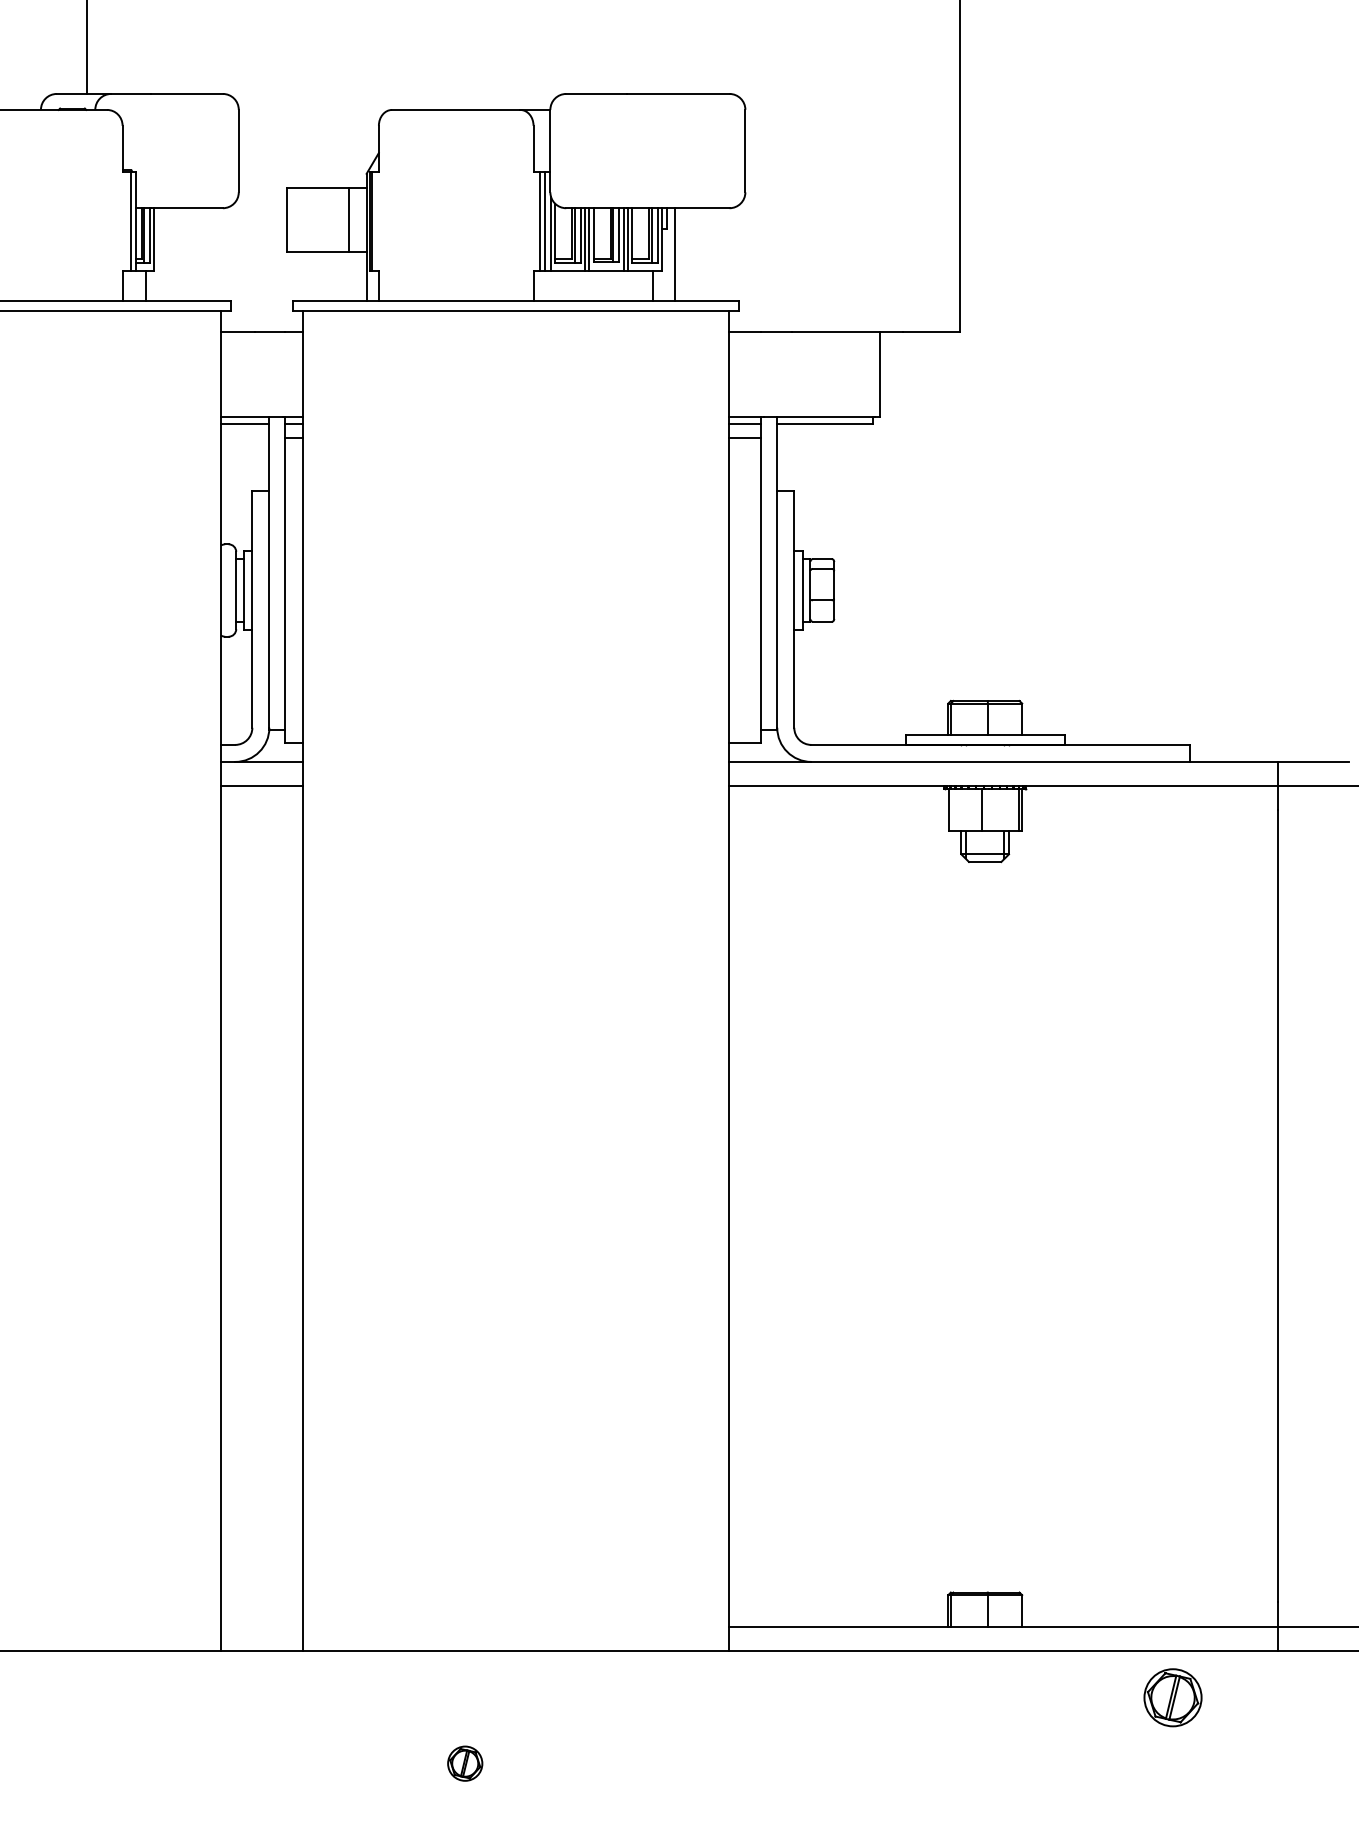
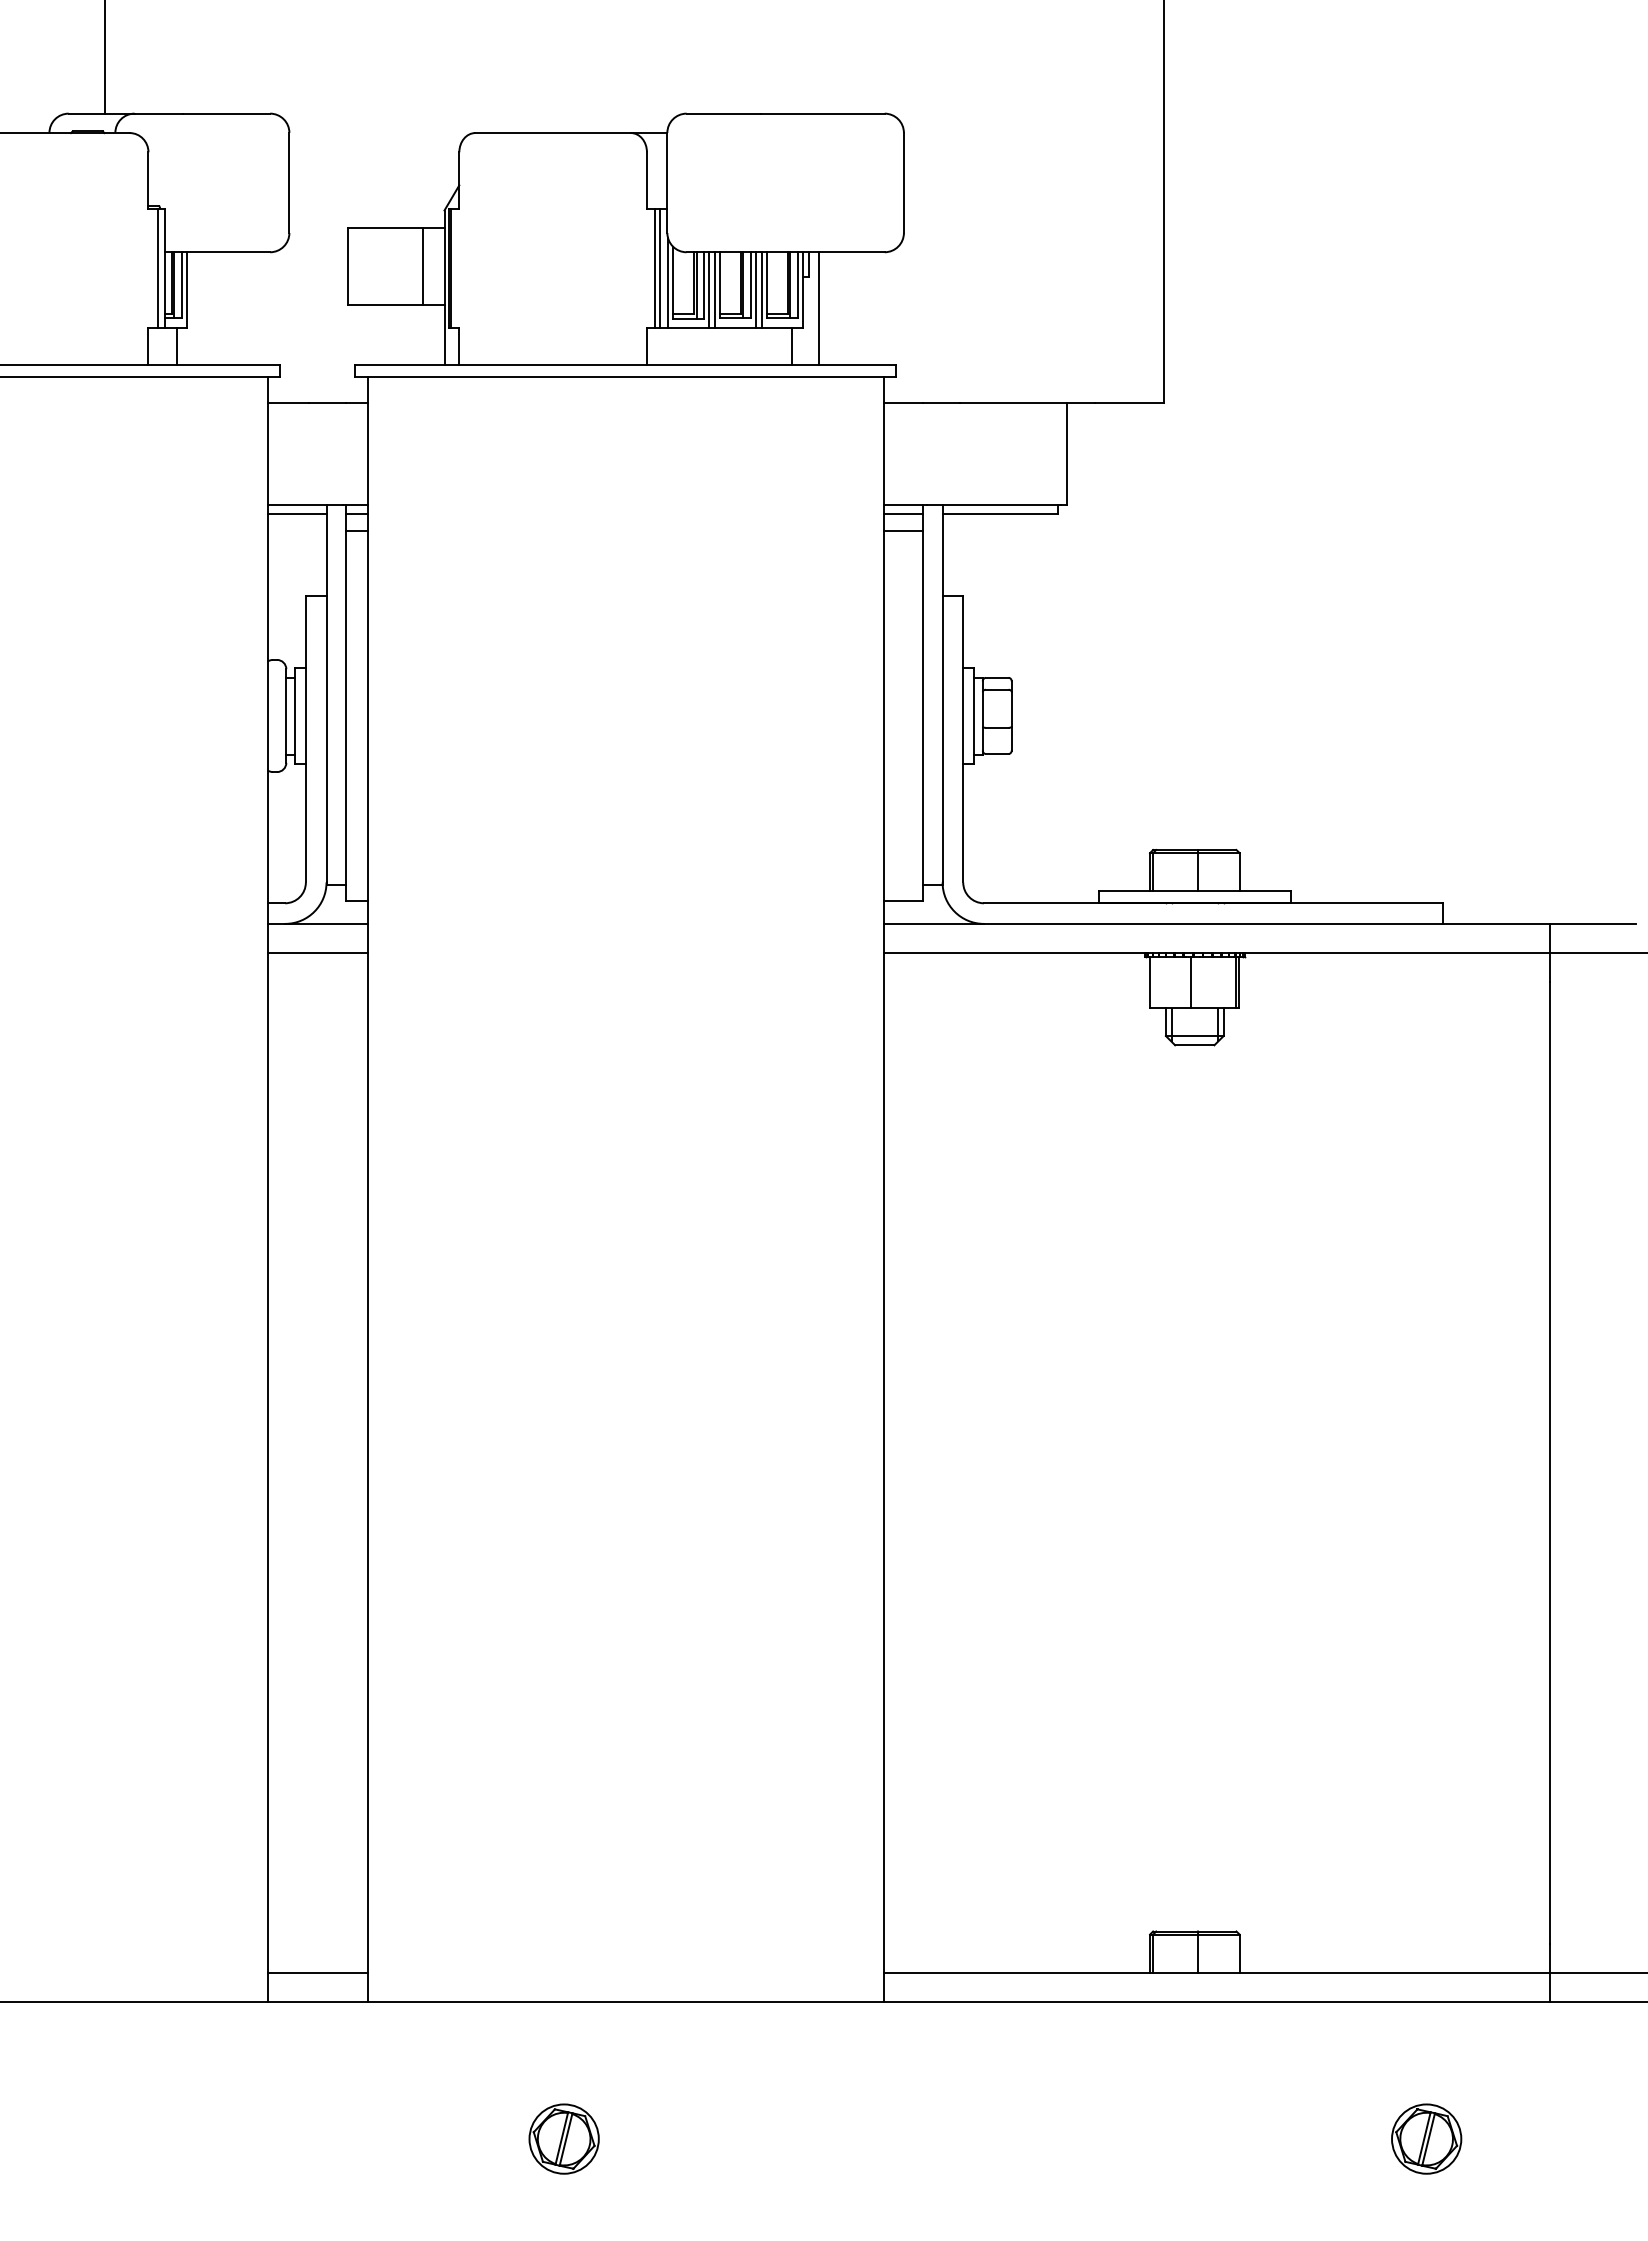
line: (261, 1626) -> (317, 1972), added
part: (1172, 1697) -> (1426, 2138), moved
part: (464, 1763) -> (563, 2138), size x1.67

